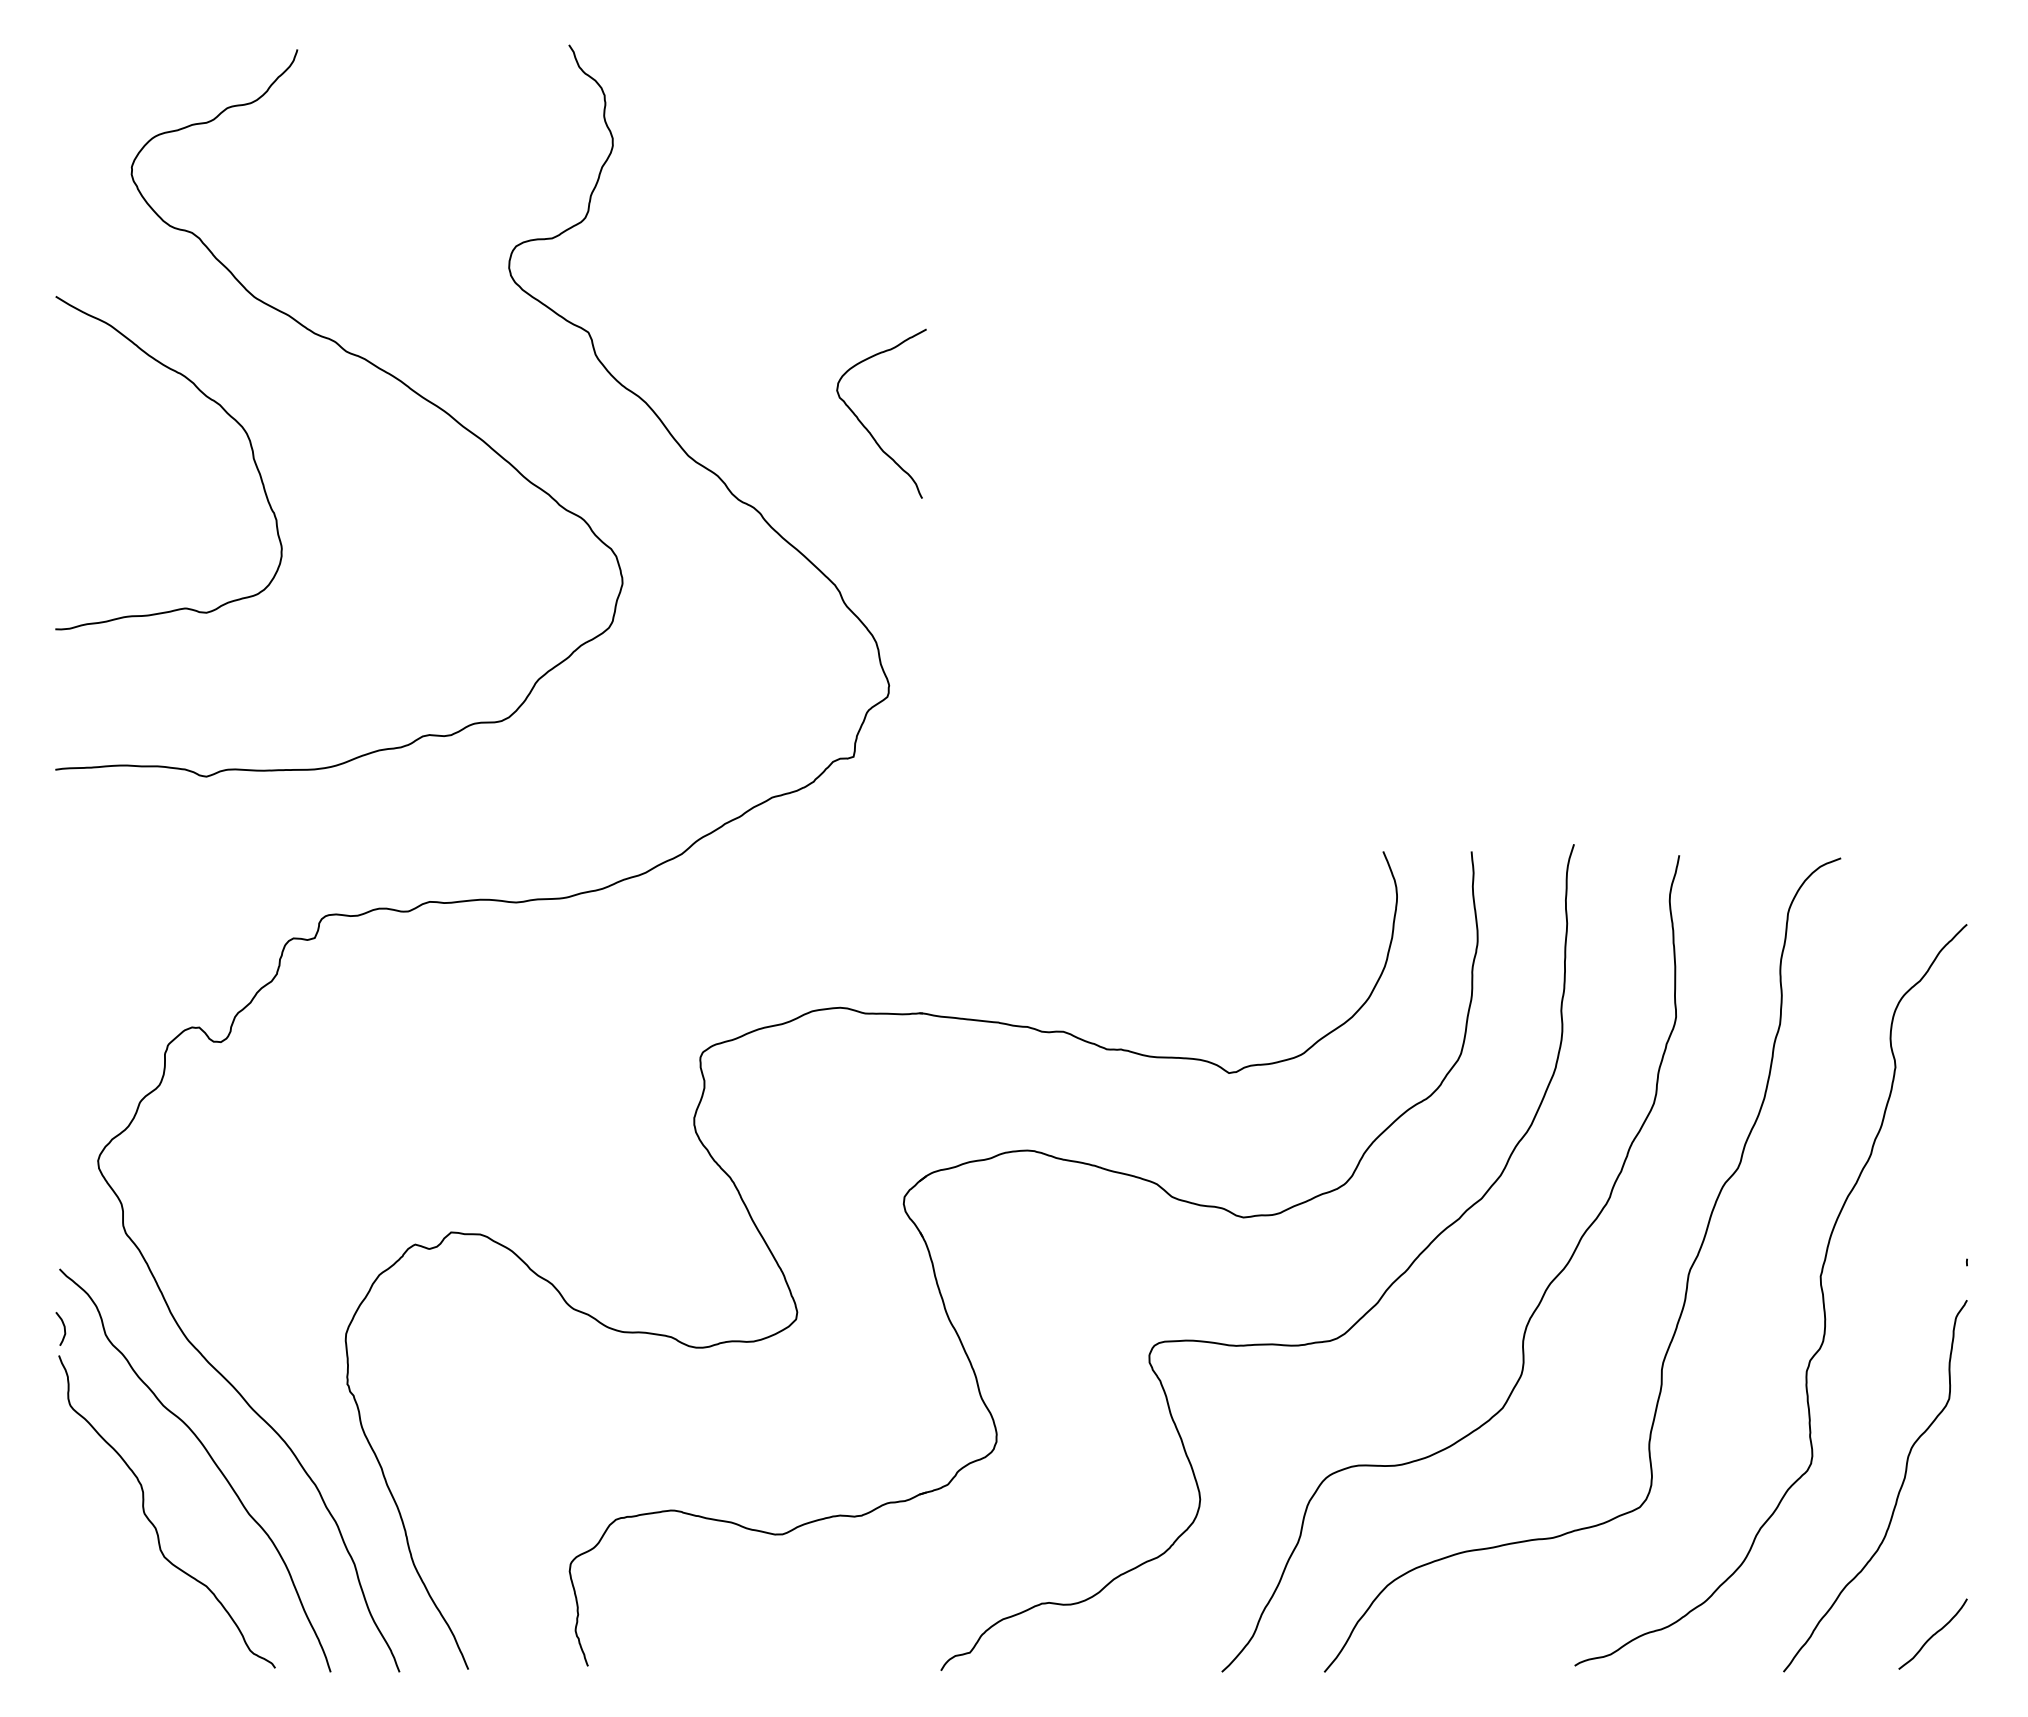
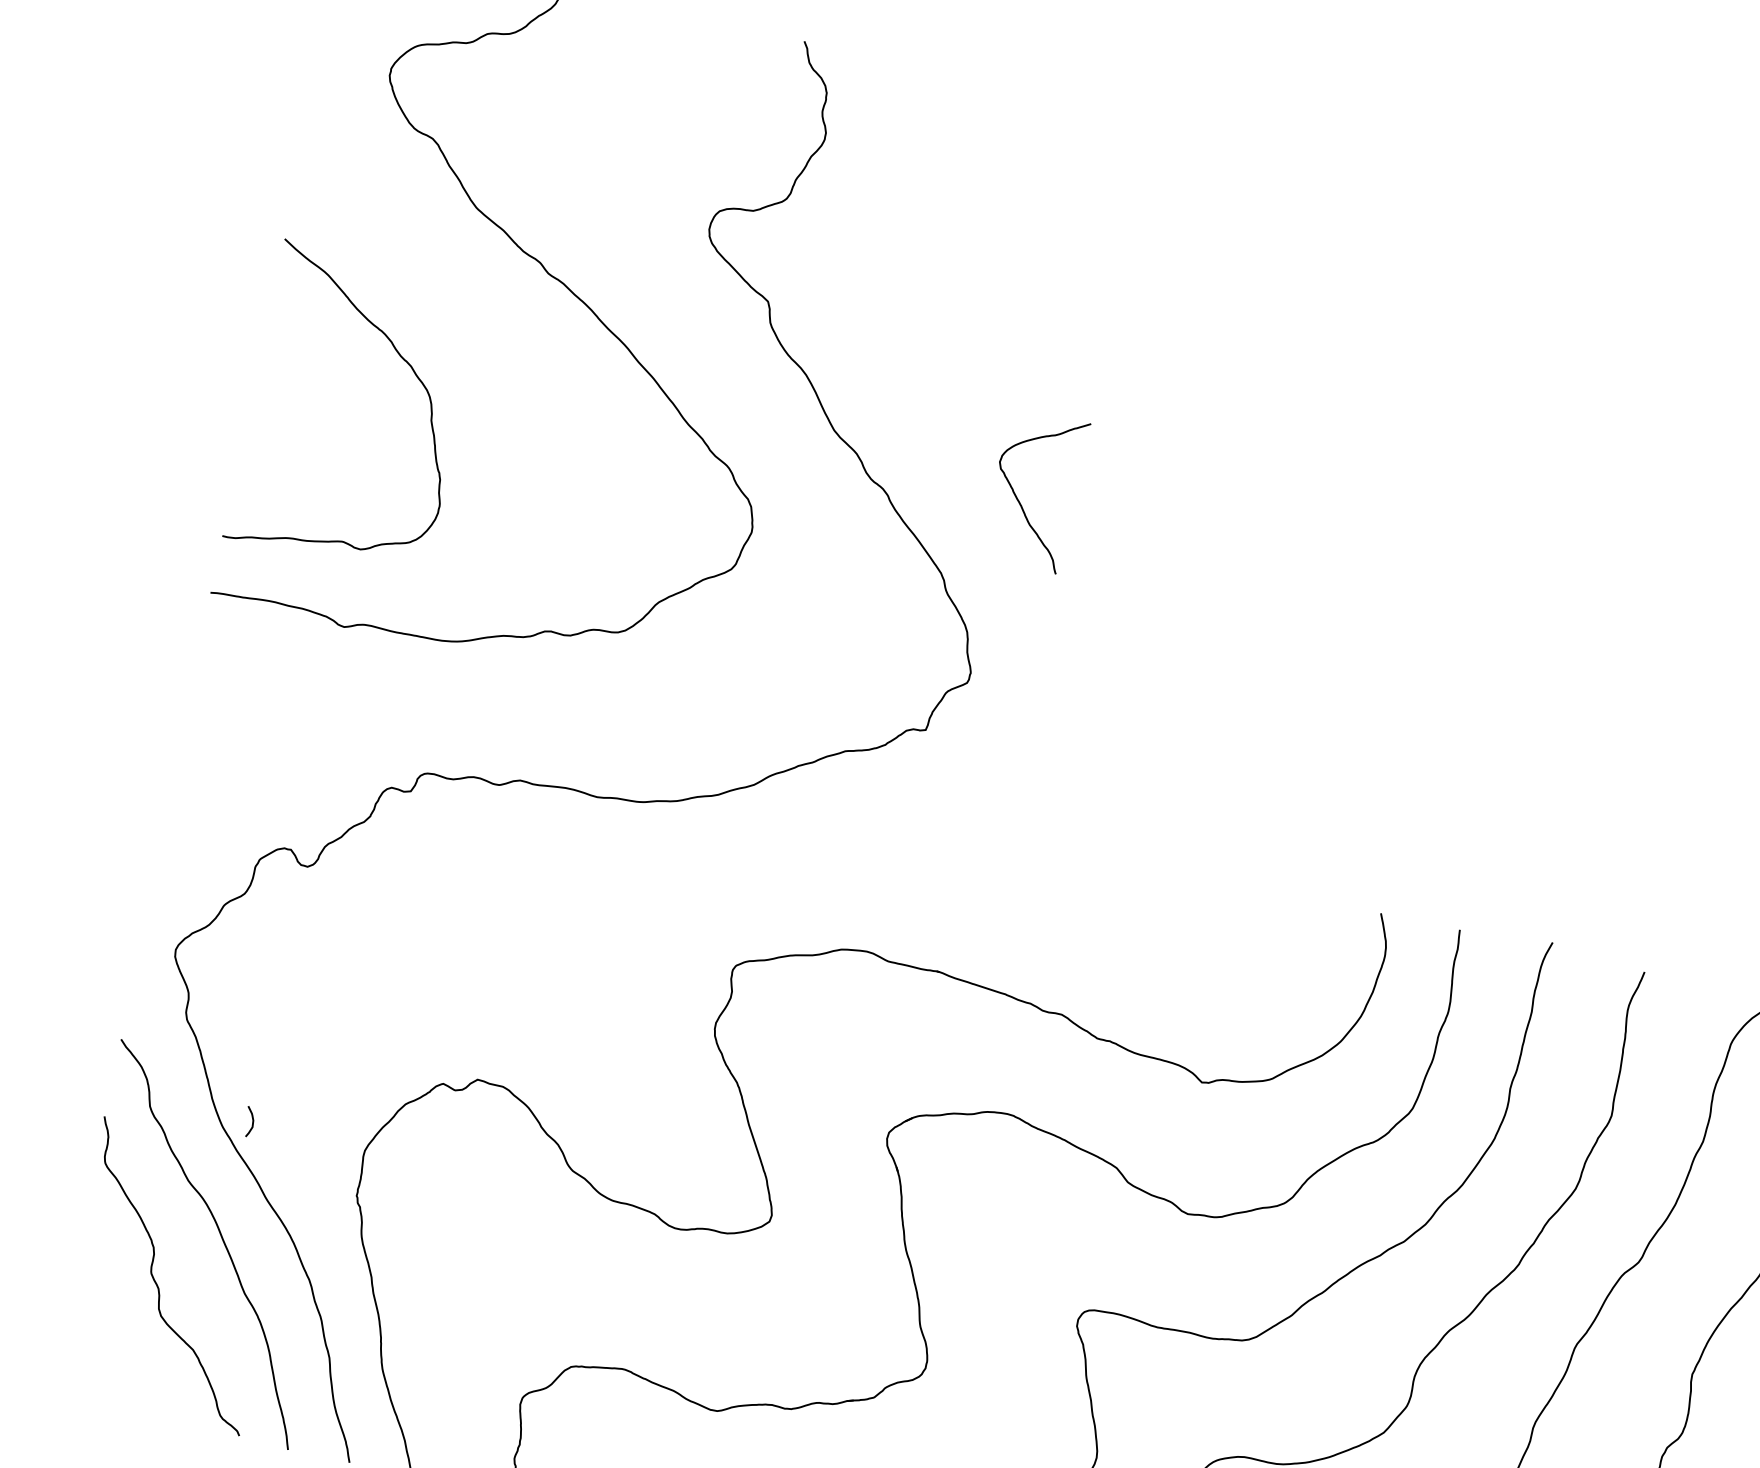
curve: (210, 400) -> (403, 360), moved
curve: (866, 427) -> (1019, 500), moved
curve: (63, 1328) -> (251, 1122), moved

